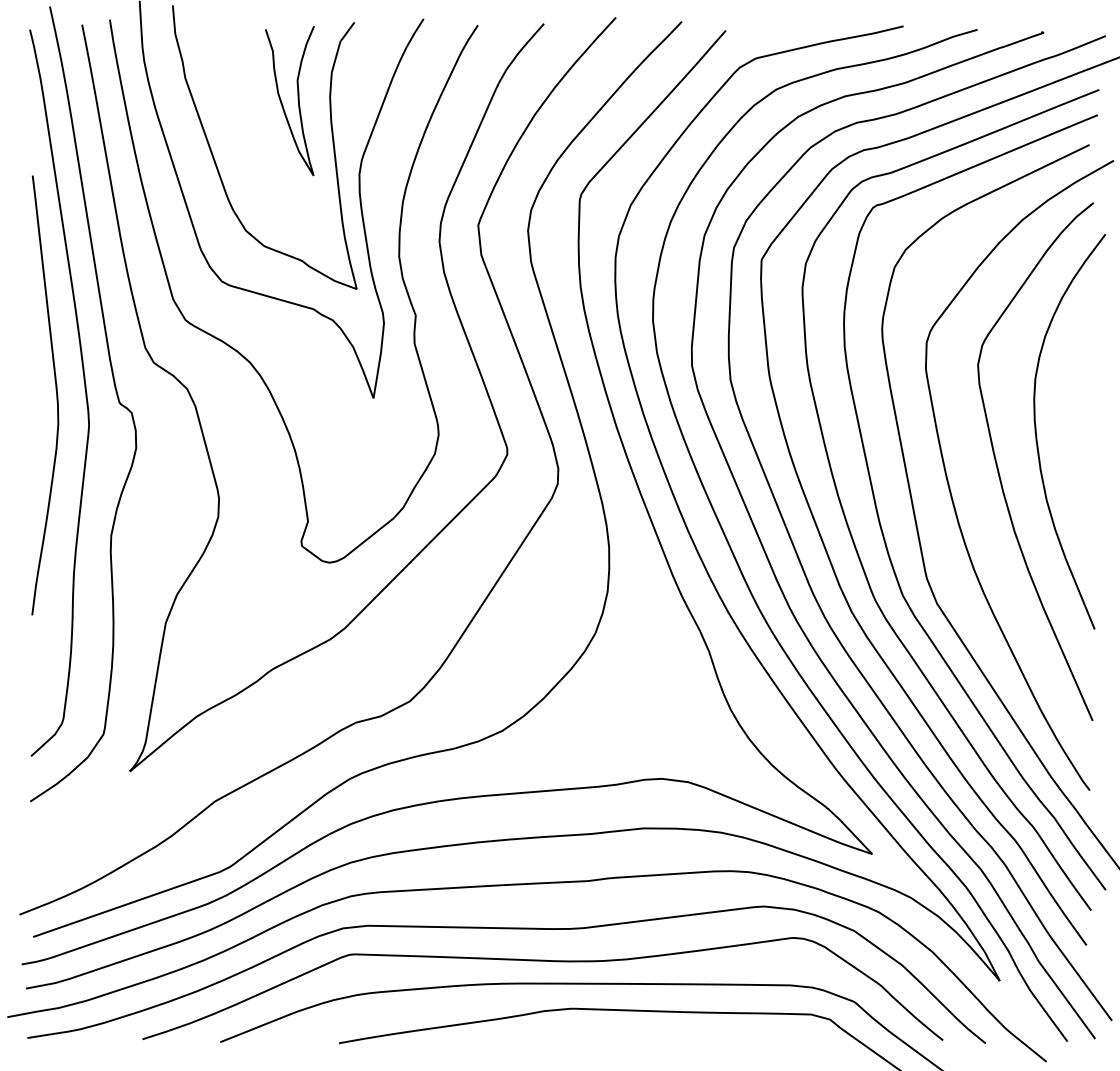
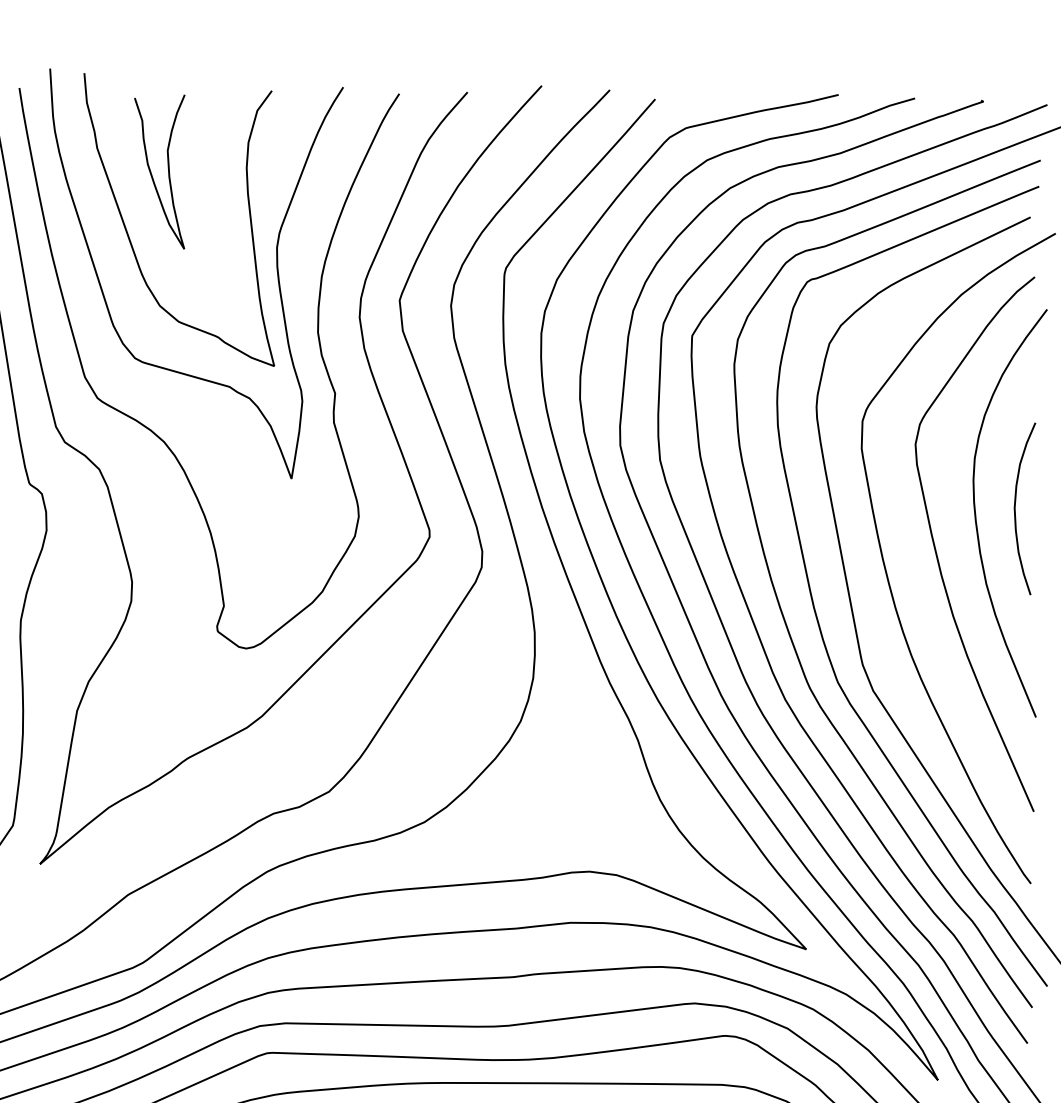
curve: (282, 102) -> (152, 173), moved
curve: (1075, 425) -> (1016, 506), added

